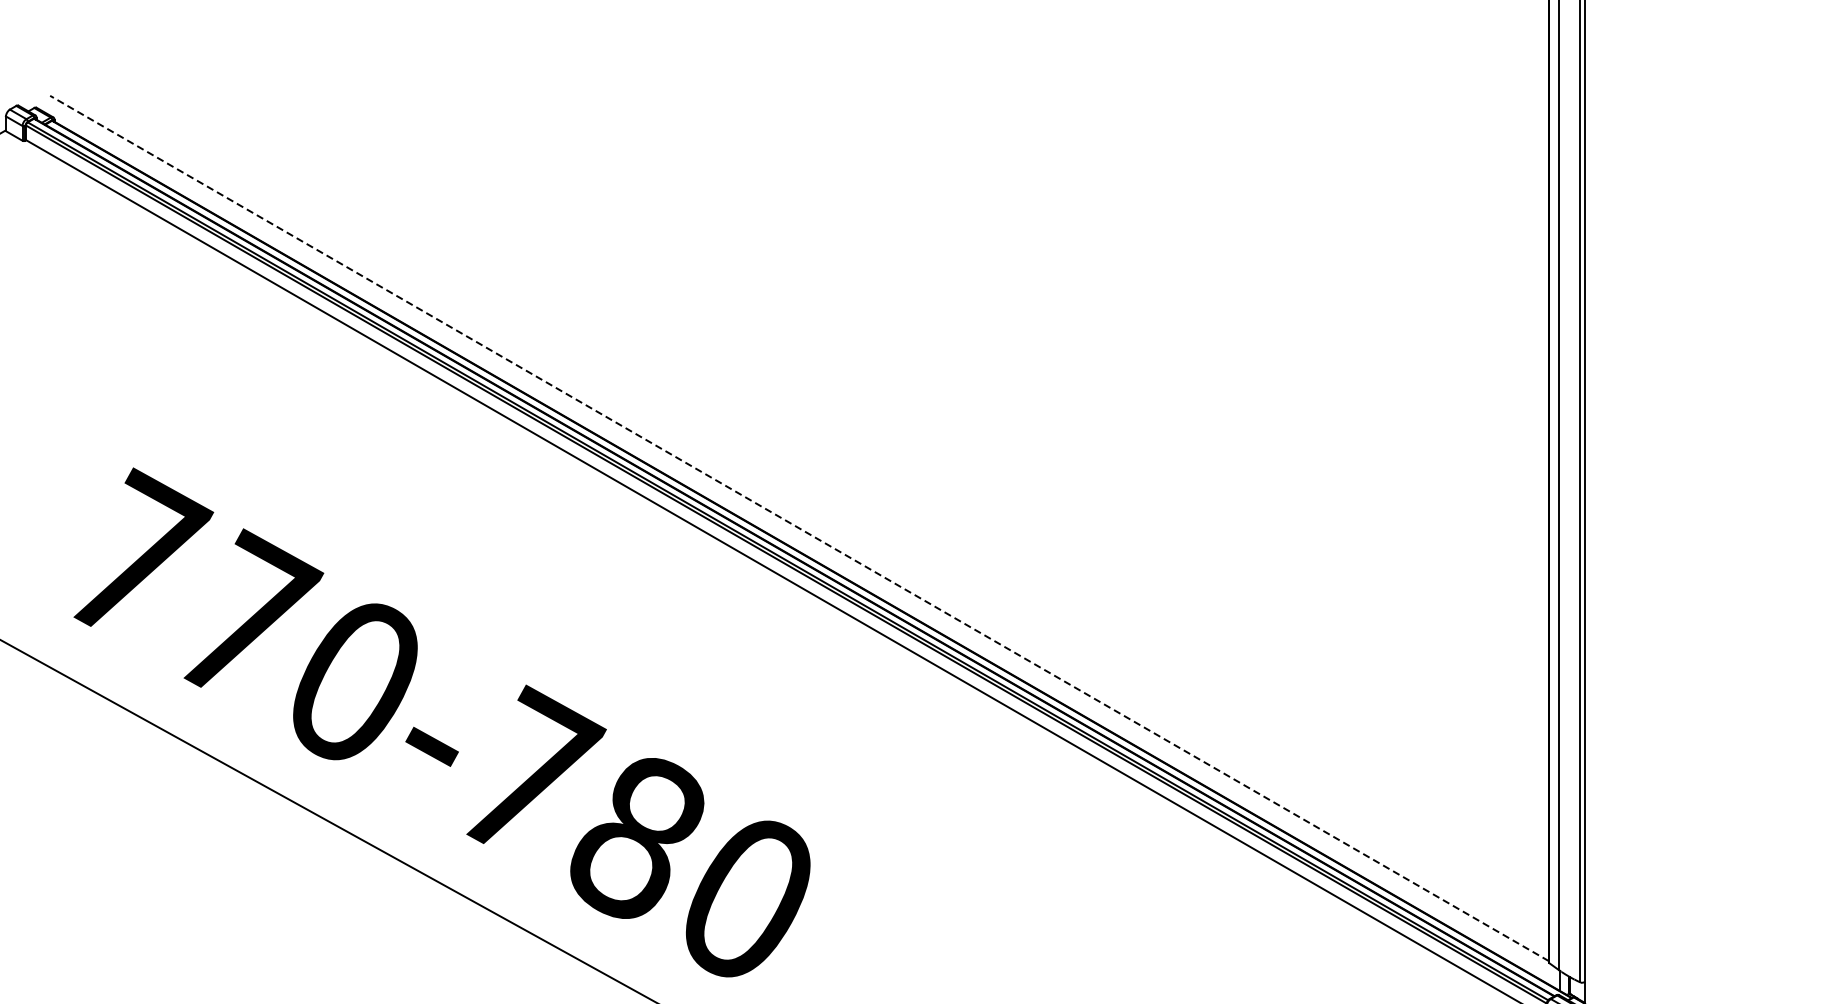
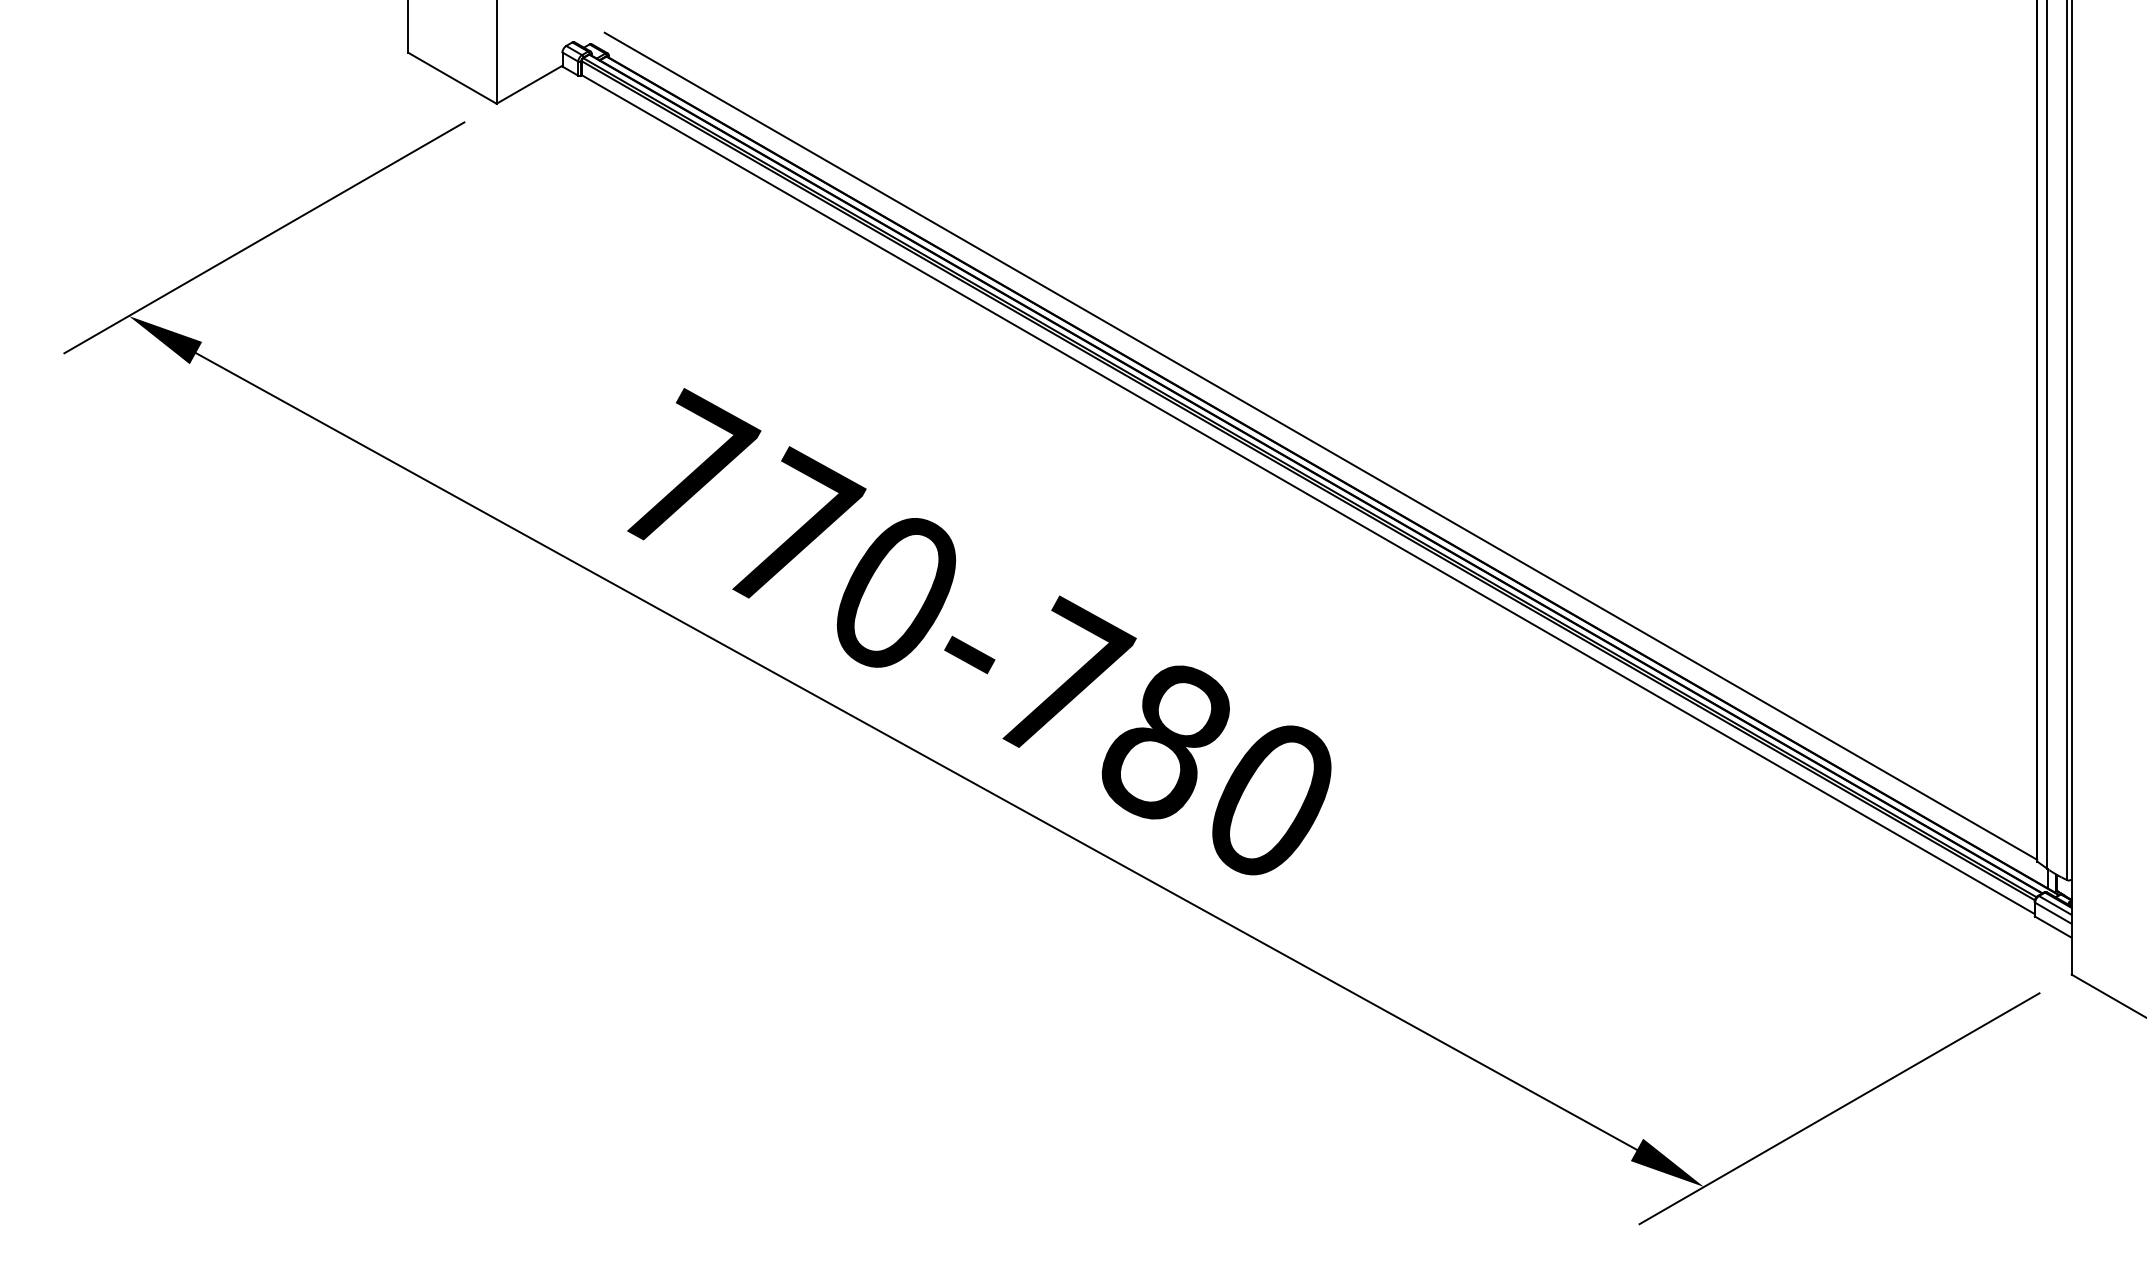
line: (799, 528) -> (1320, 446), dashed -> solid

